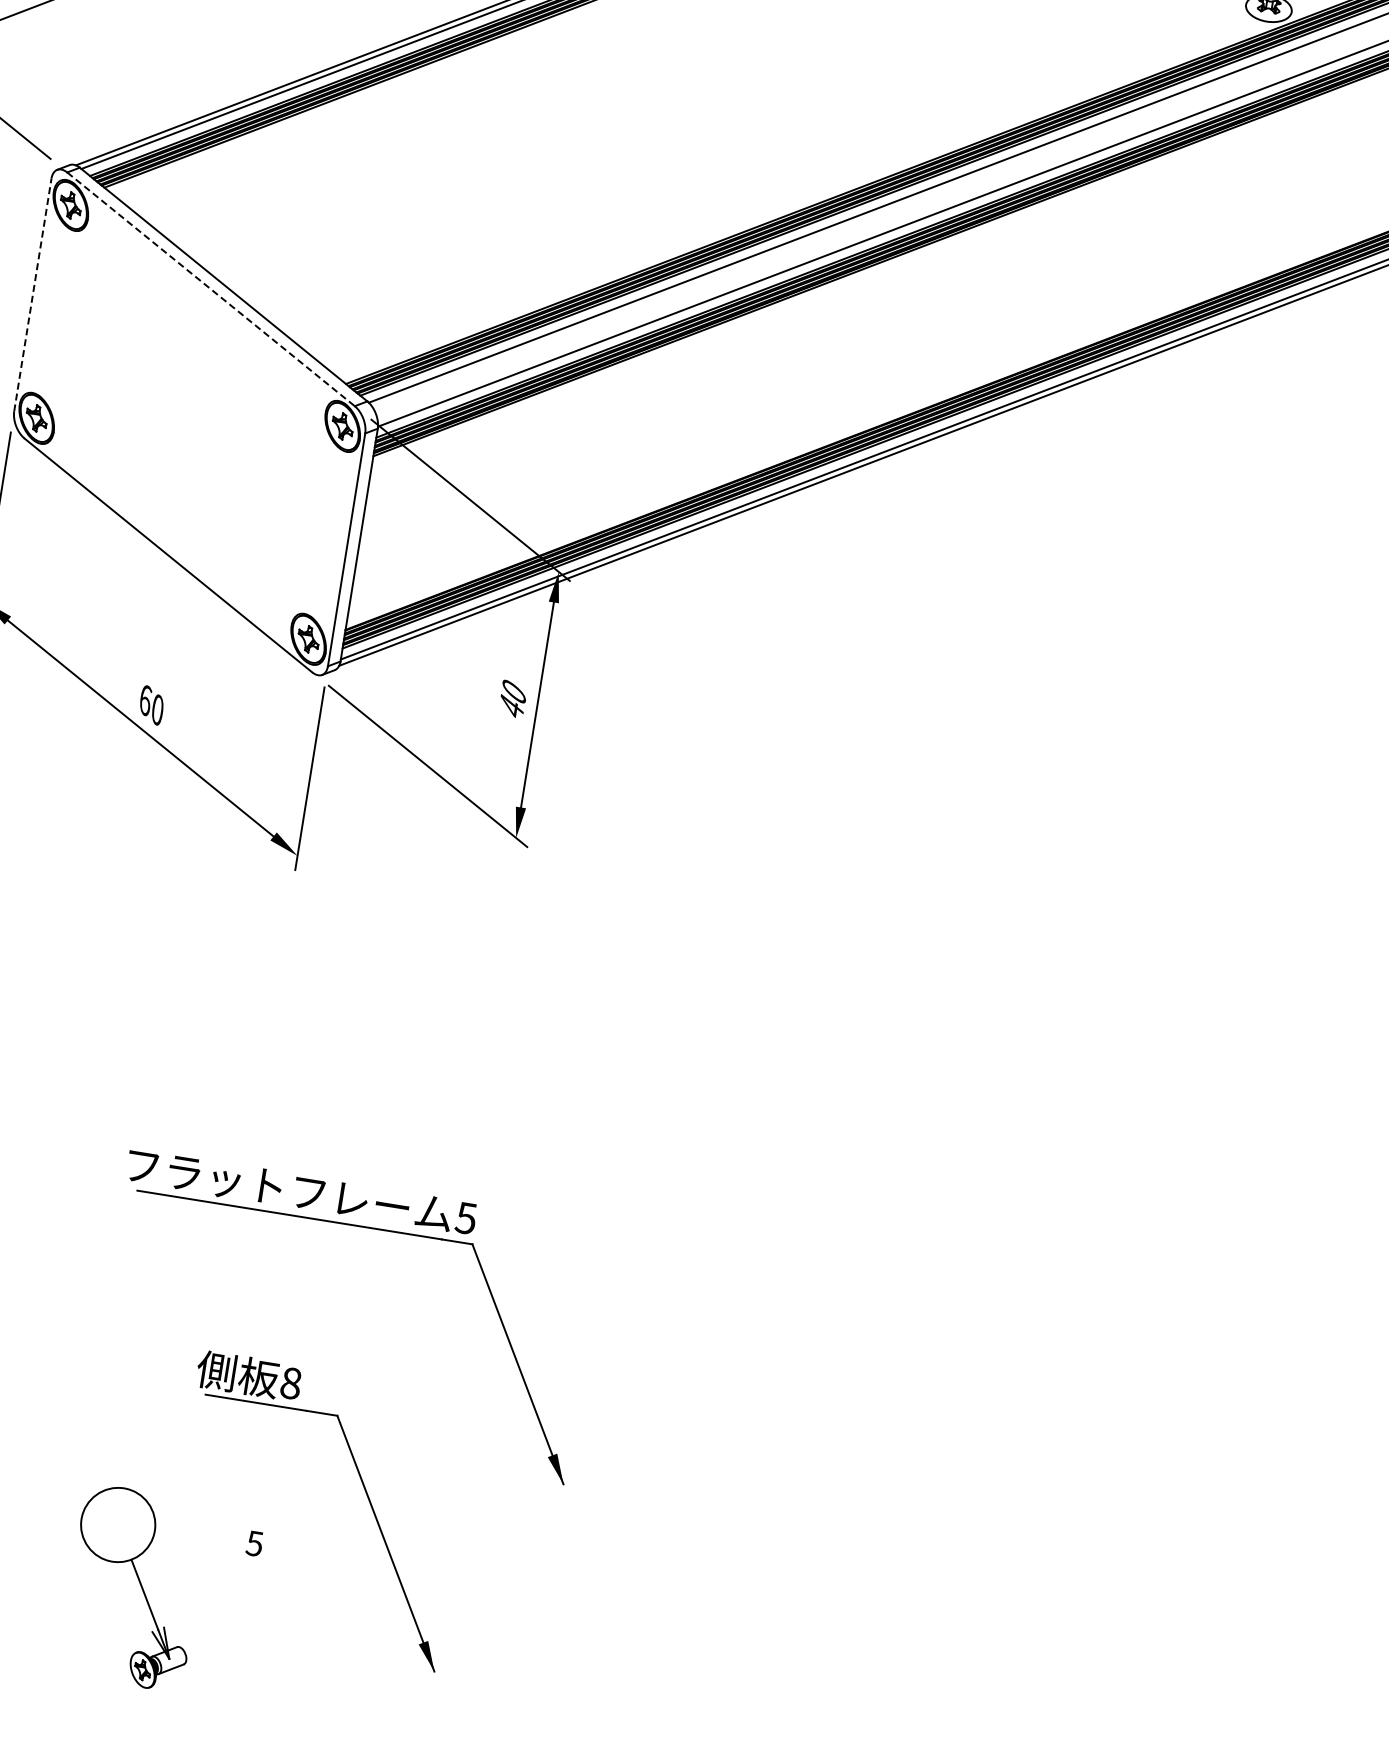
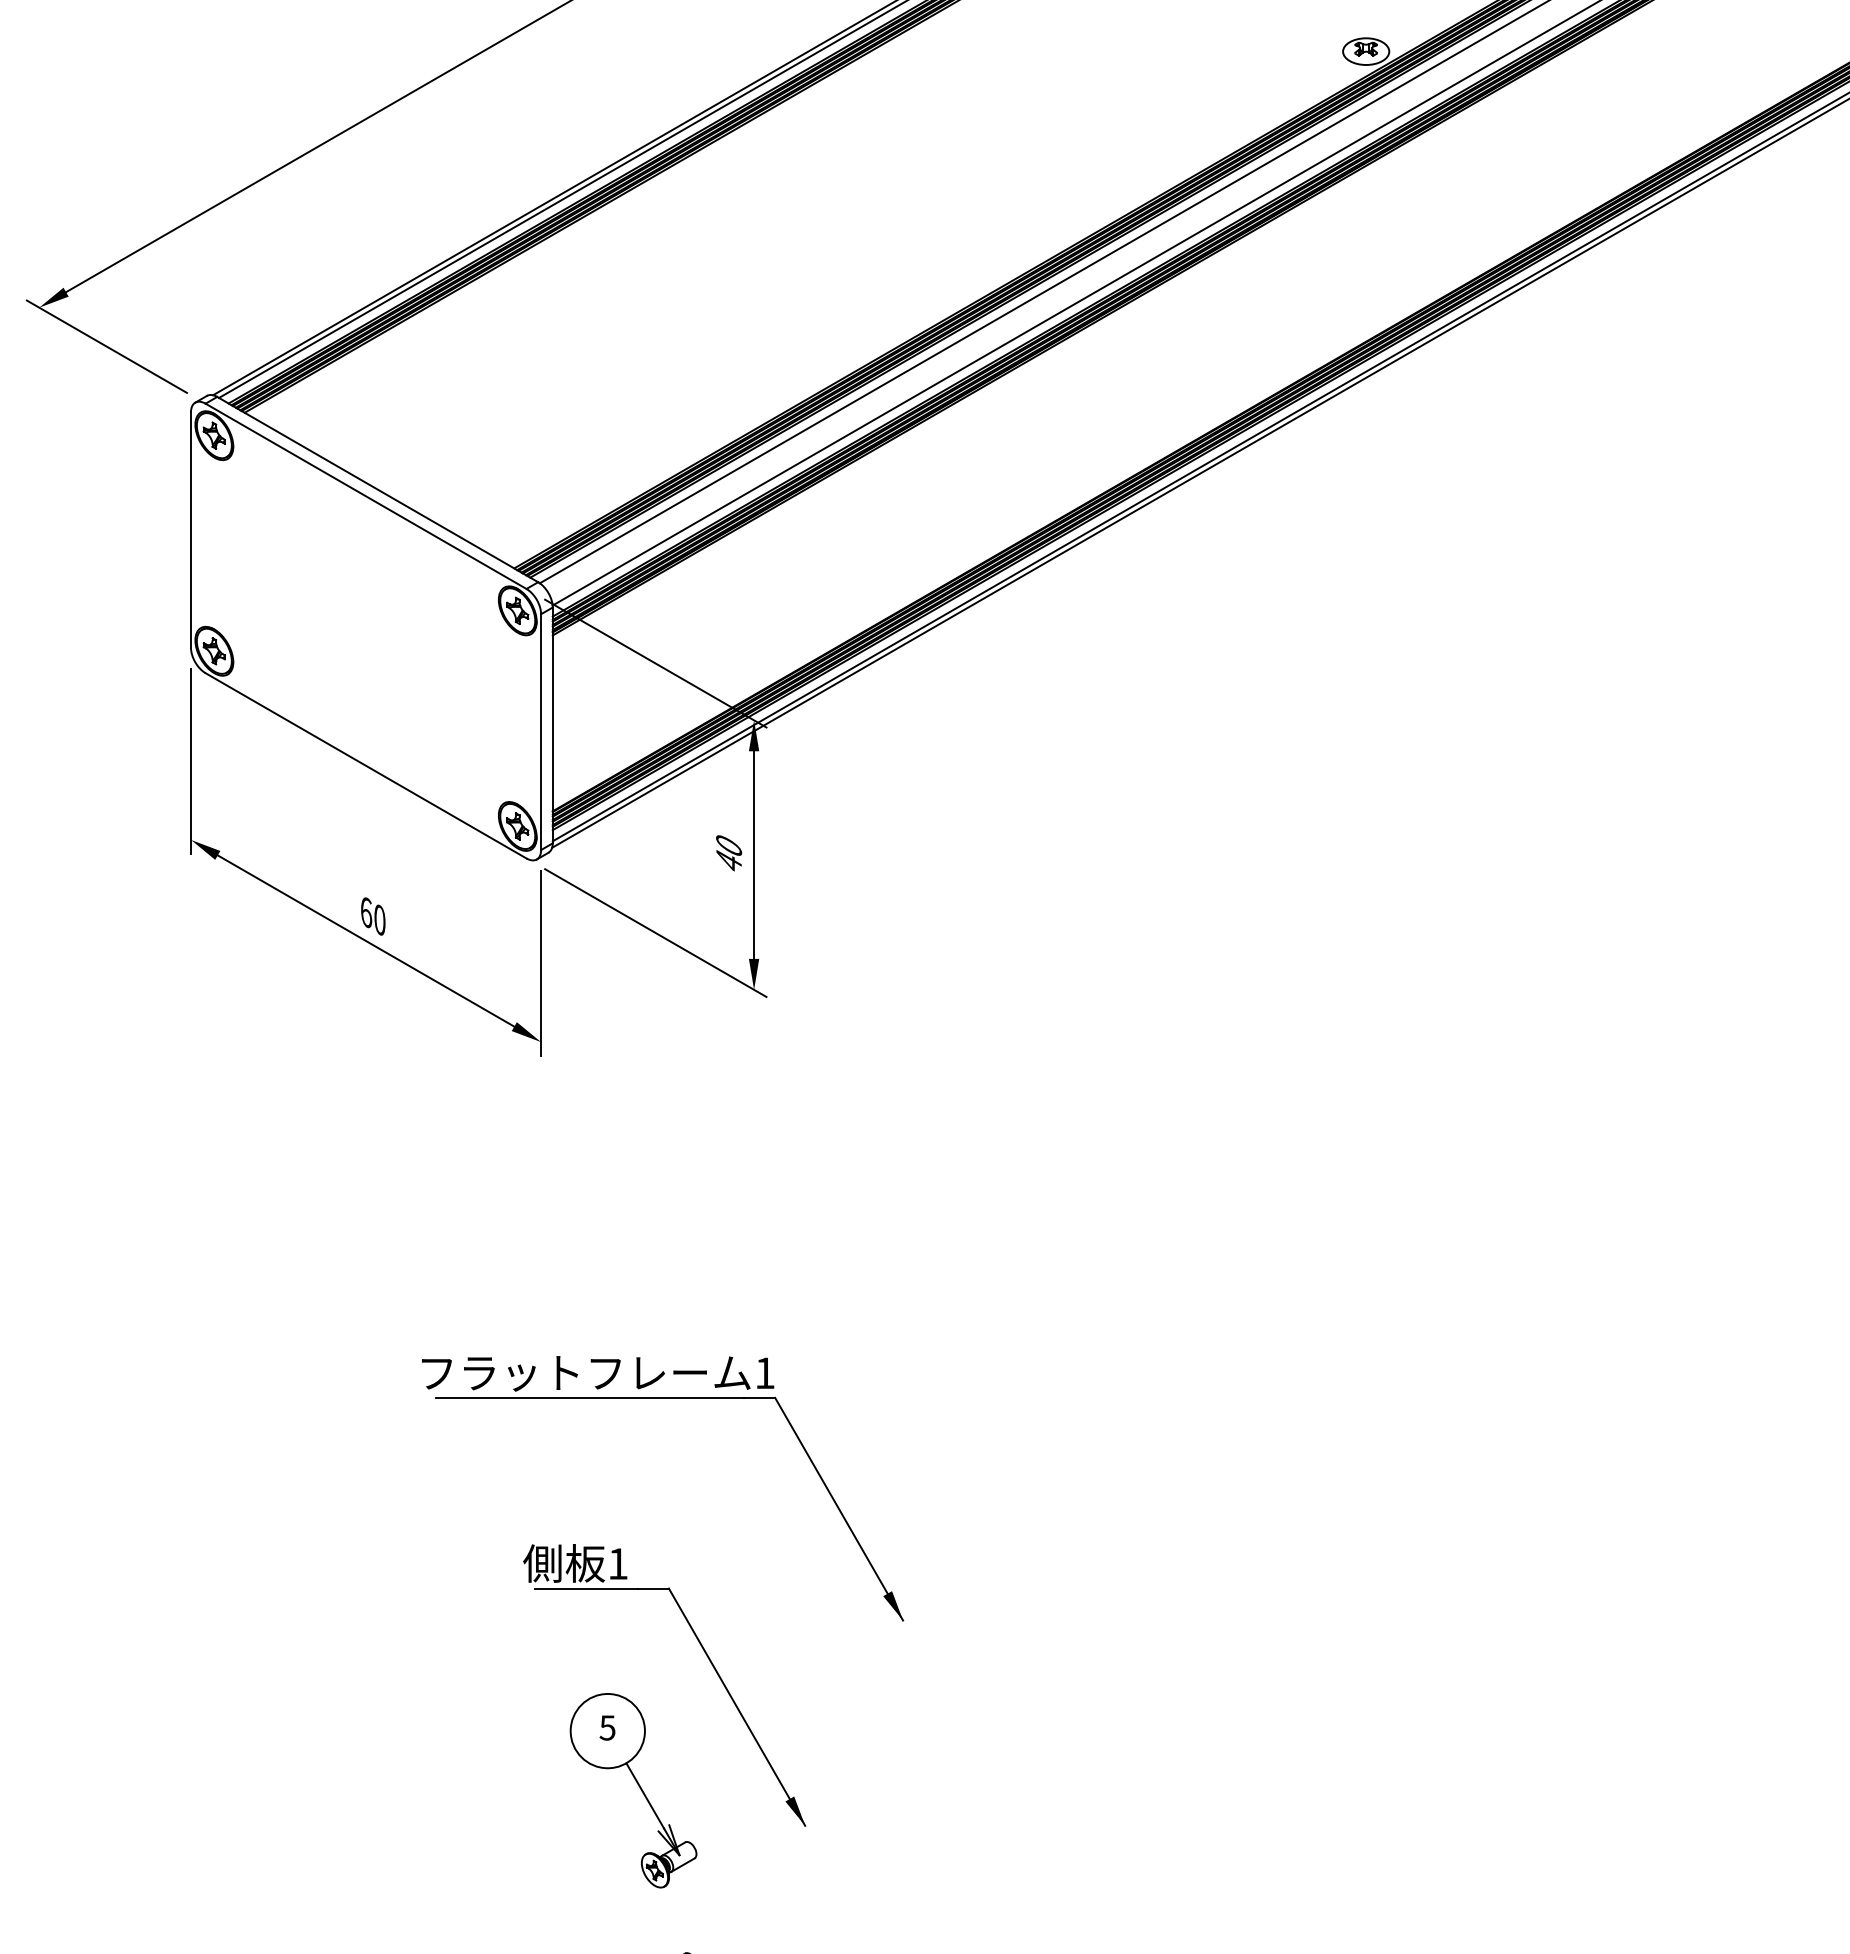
line: (211, 289) -> (366, 496), dashed -> solid
line: (33, 295) -> (191, 530), dashed -> solid
text: (465, 1218) -> (764, 1373), 5 -> 1
text: (290, 1382) -> (617, 1563), 8 -> 1
part: (140, 1586) -> (639, 1788), moved

